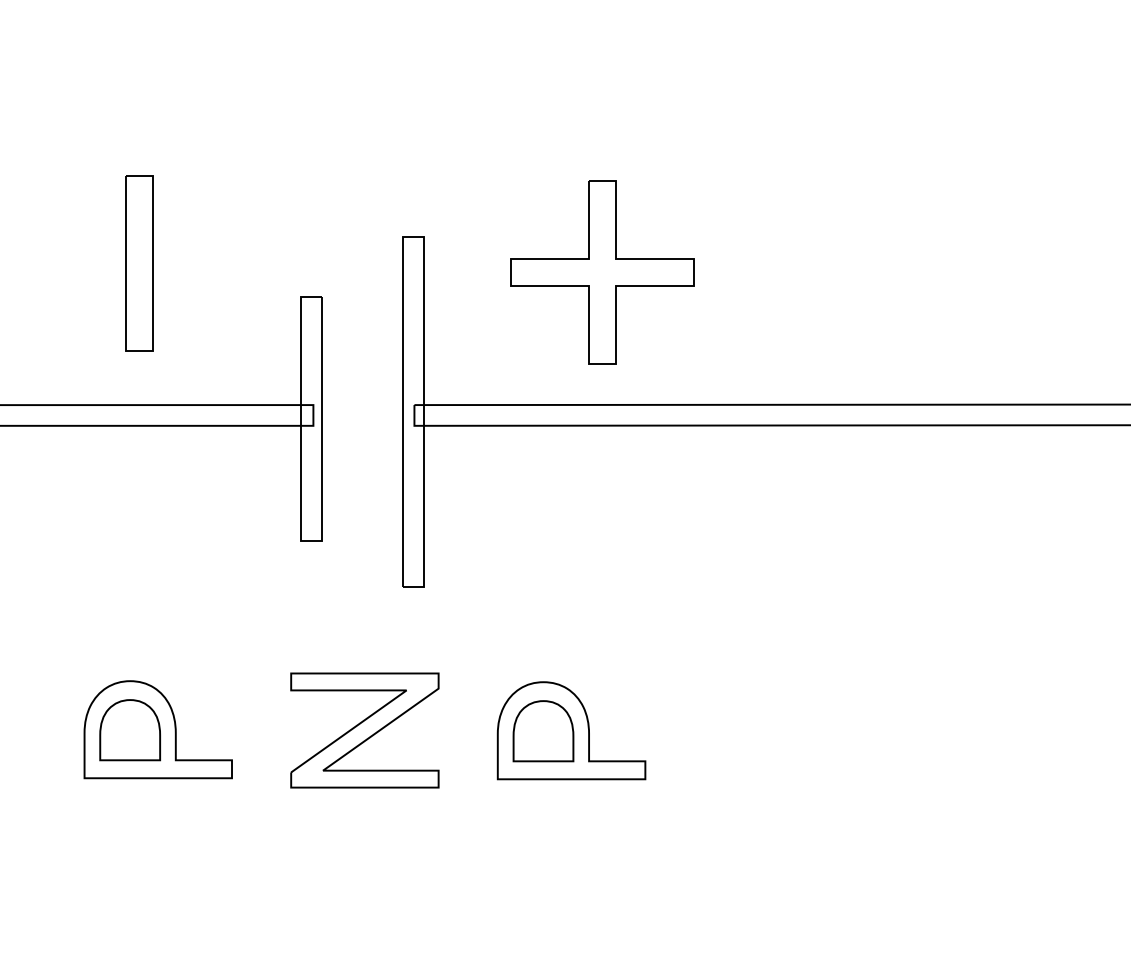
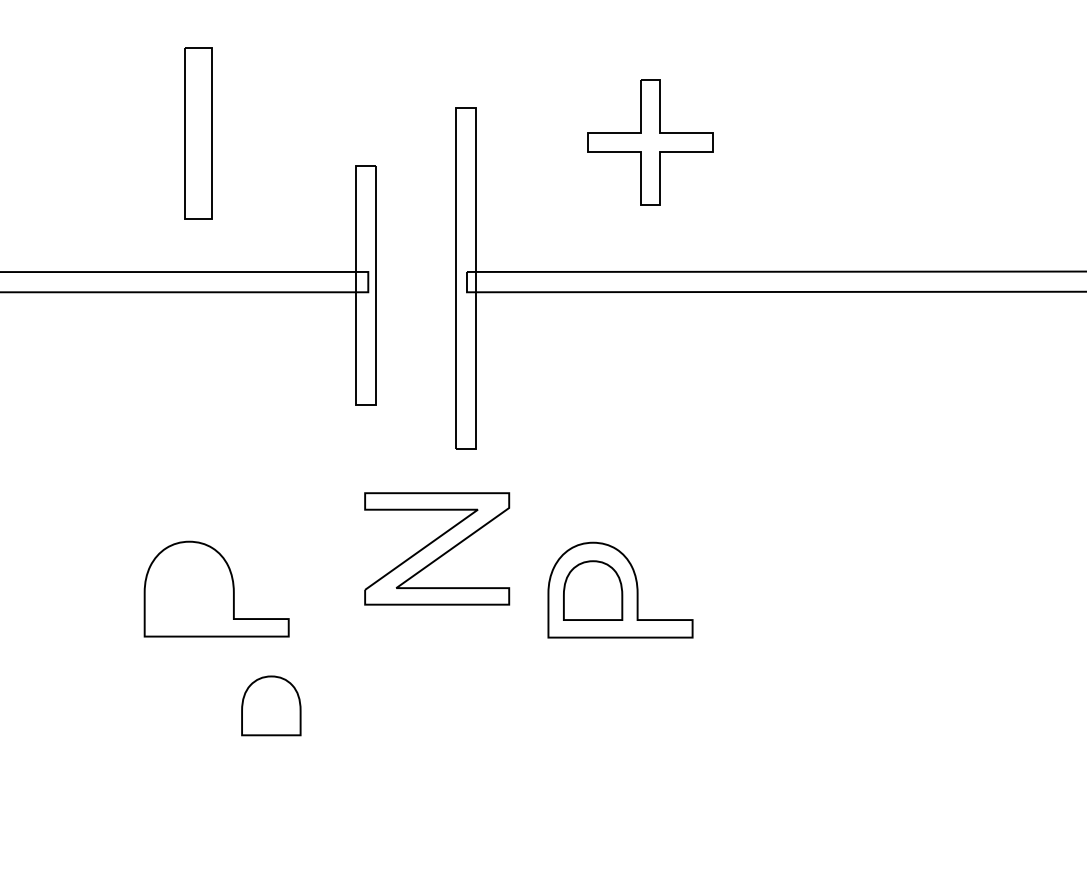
part: (602, 272) -> (650, 142), size x0.7
part: (129, 730) -> (270, 706), moved
part: (364, 730) -> (436, 548), moved

